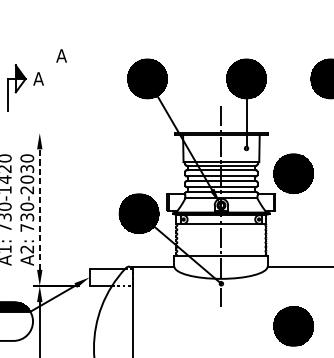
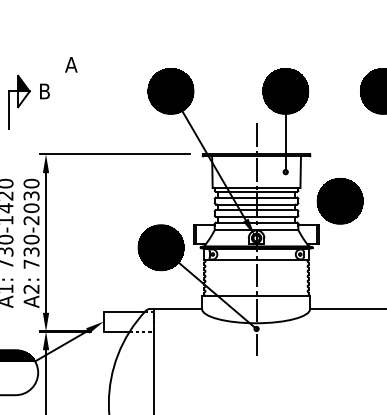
text: (38, 78) -> (44, 91), A -> B
line: (98, 133) -> (114, 154), added
line: (40, 210) -> (46, 243), dashed -> solid
part: (292, 326) -> (339, 378), removed

